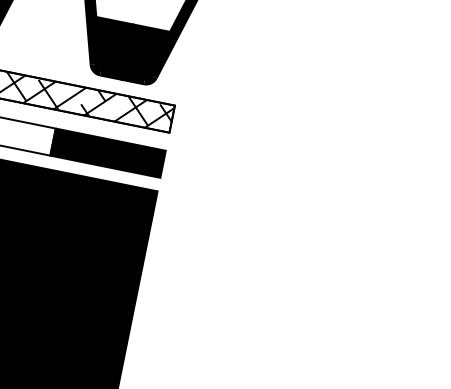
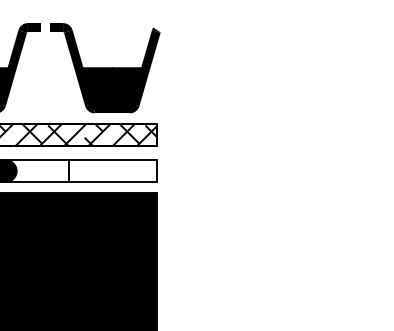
fill: (107, 152) -> (112, 170), removed

